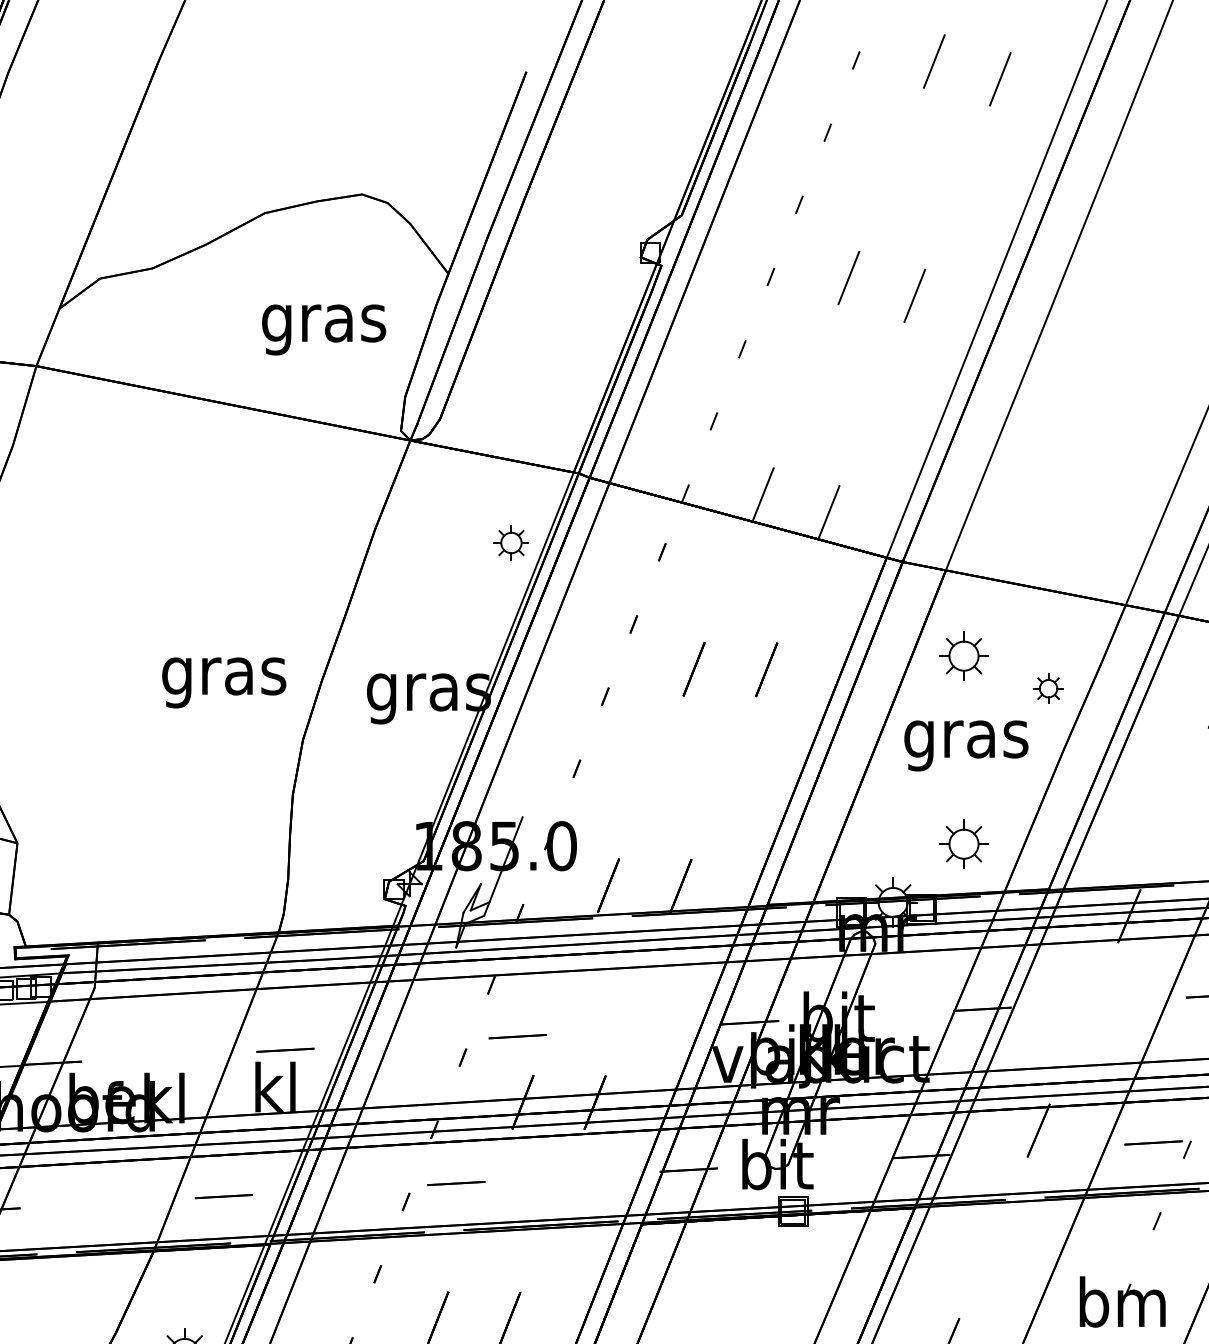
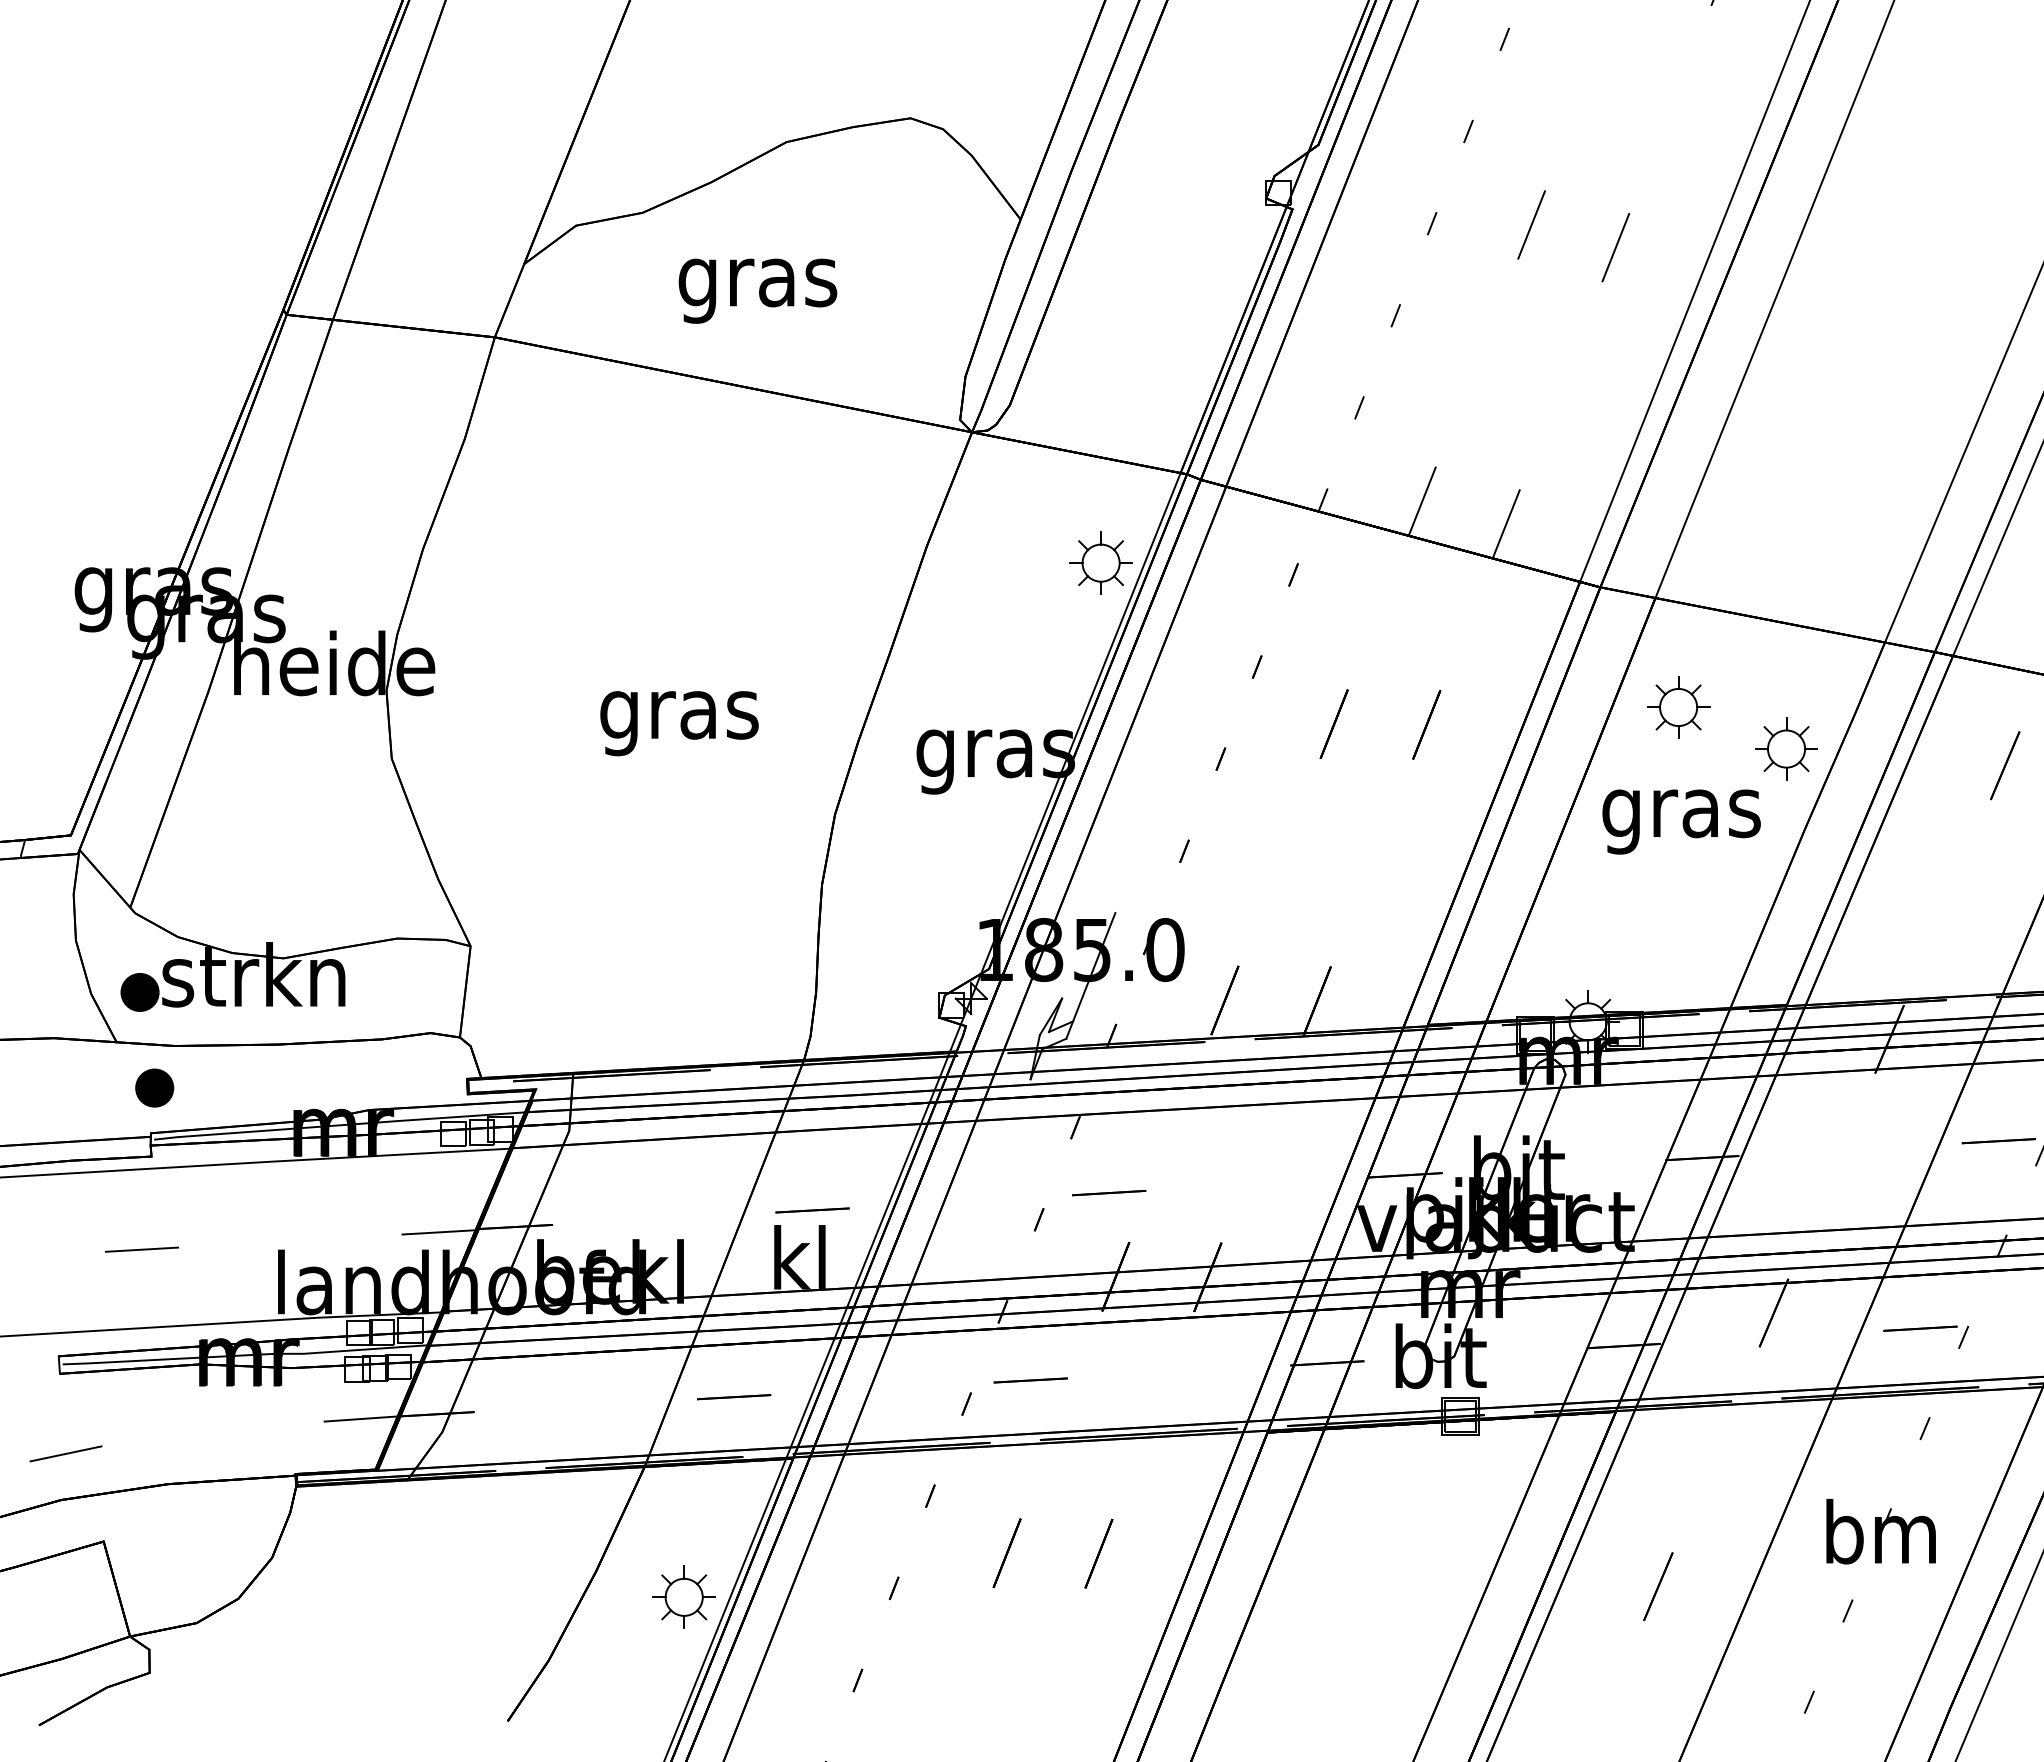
text: (323, 329) -> (757, 290), moved
part: (511, 542) -> (1100, 562), size x1.43
text: (224, 682) -> (679, 723), moved
part: (1048, 688) -> (1786, 748), size x1.67
part: (963, 844) -> (1678, 947), removed

